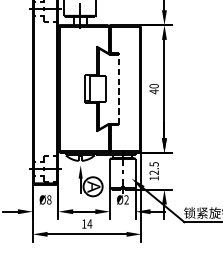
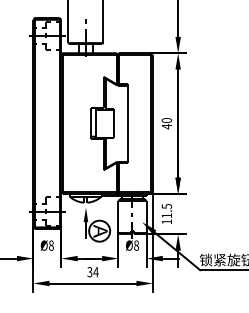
line: (119, 88) -> (128, 123), dashed -> solid
text: (153, 172) -> (166, 215), 12.5 -> 11.5
text: (126, 199) -> (136, 245), Ø2 -> Ø8
text: (83, 224) -> (89, 272), 14 -> 34

